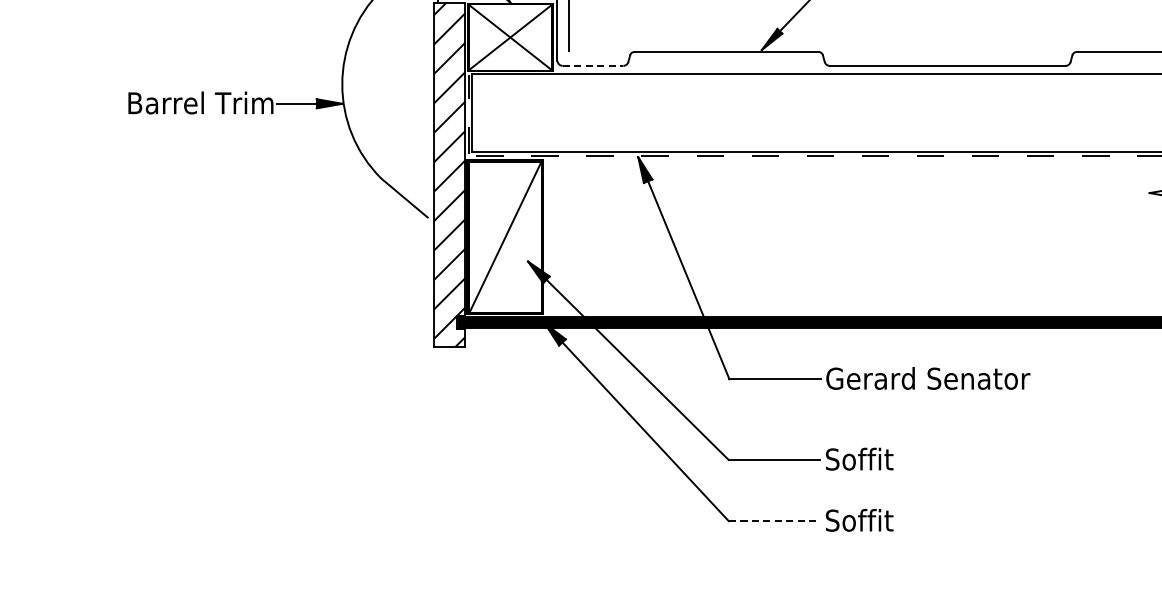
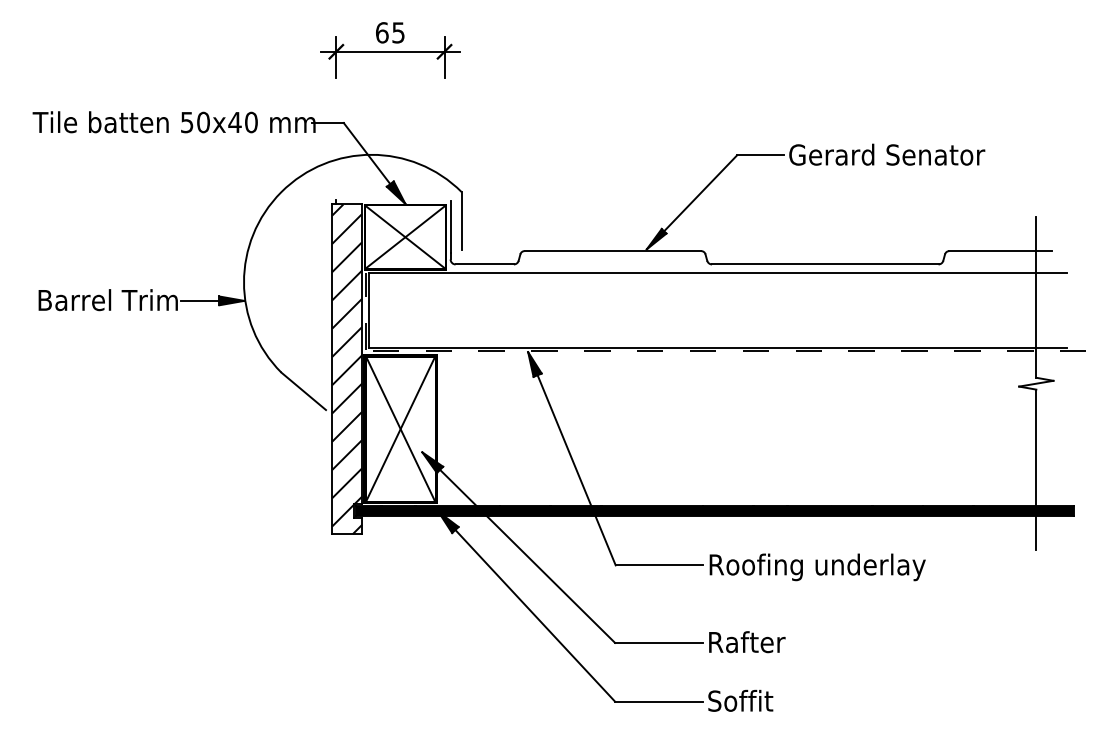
line: (593, 65) -> (485, 264), dashed -> solid
line: (505, 236) -> (400, 428), added
text: (938, 381) -> (816, 567), Gerard Senator -> Roofing underlay
text: (865, 459) -> (746, 642), Soffit -> Rafter
line: (773, 521) -> (658, 701), dashed -> solid

